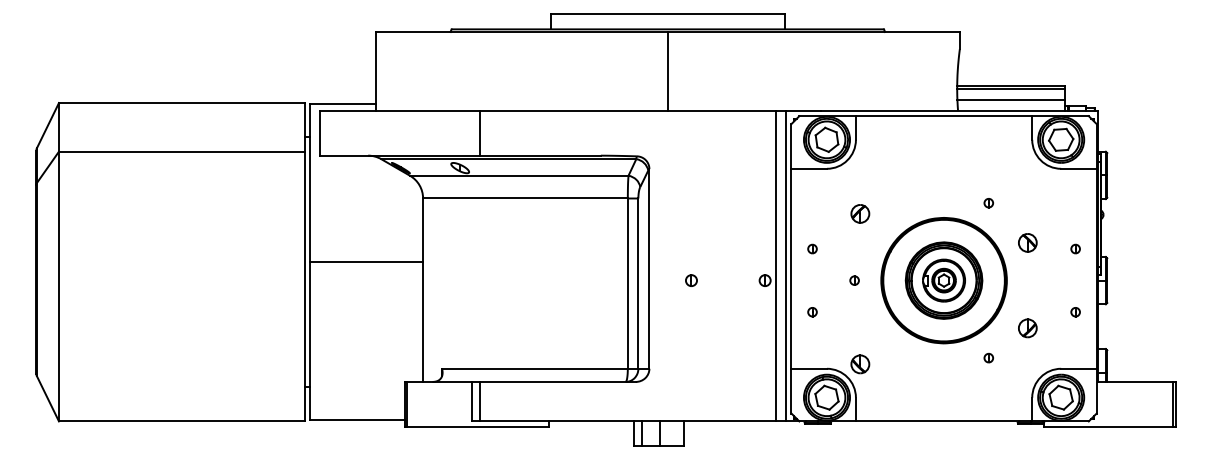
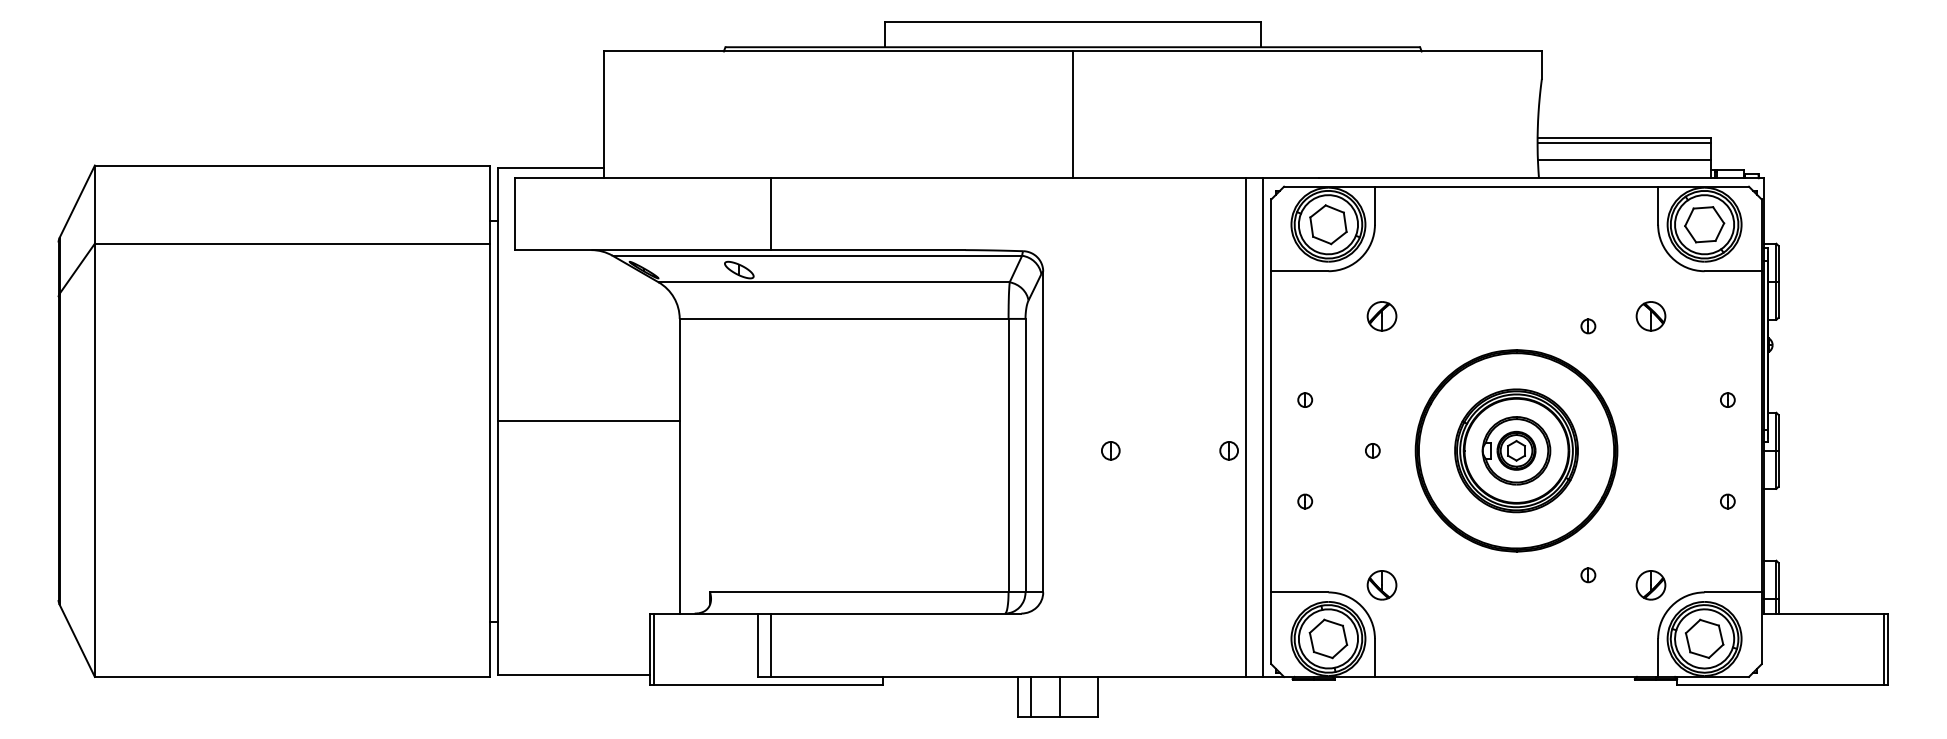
part: (860, 213) -> (1382, 315), moved
part: (1027, 242) -> (1650, 315), moved
part: (1027, 328) -> (1650, 585), moved

